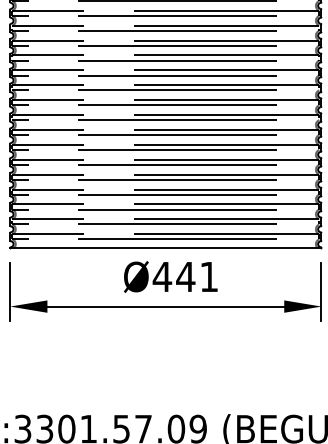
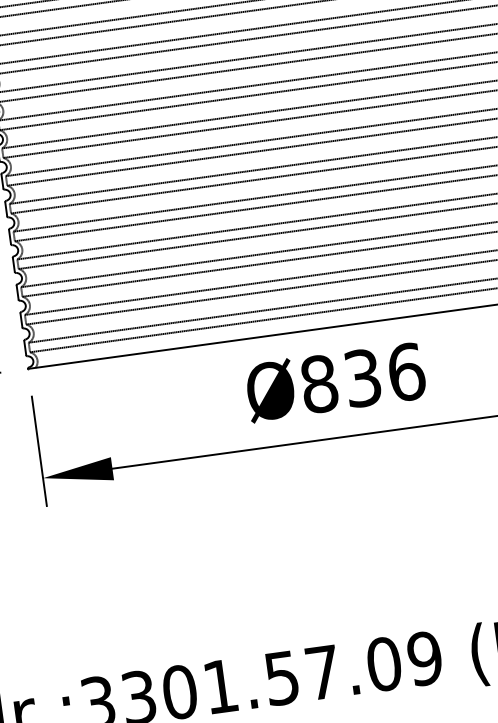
text: (185, 276) -> (362, 377), Ø441 -> Ø836

